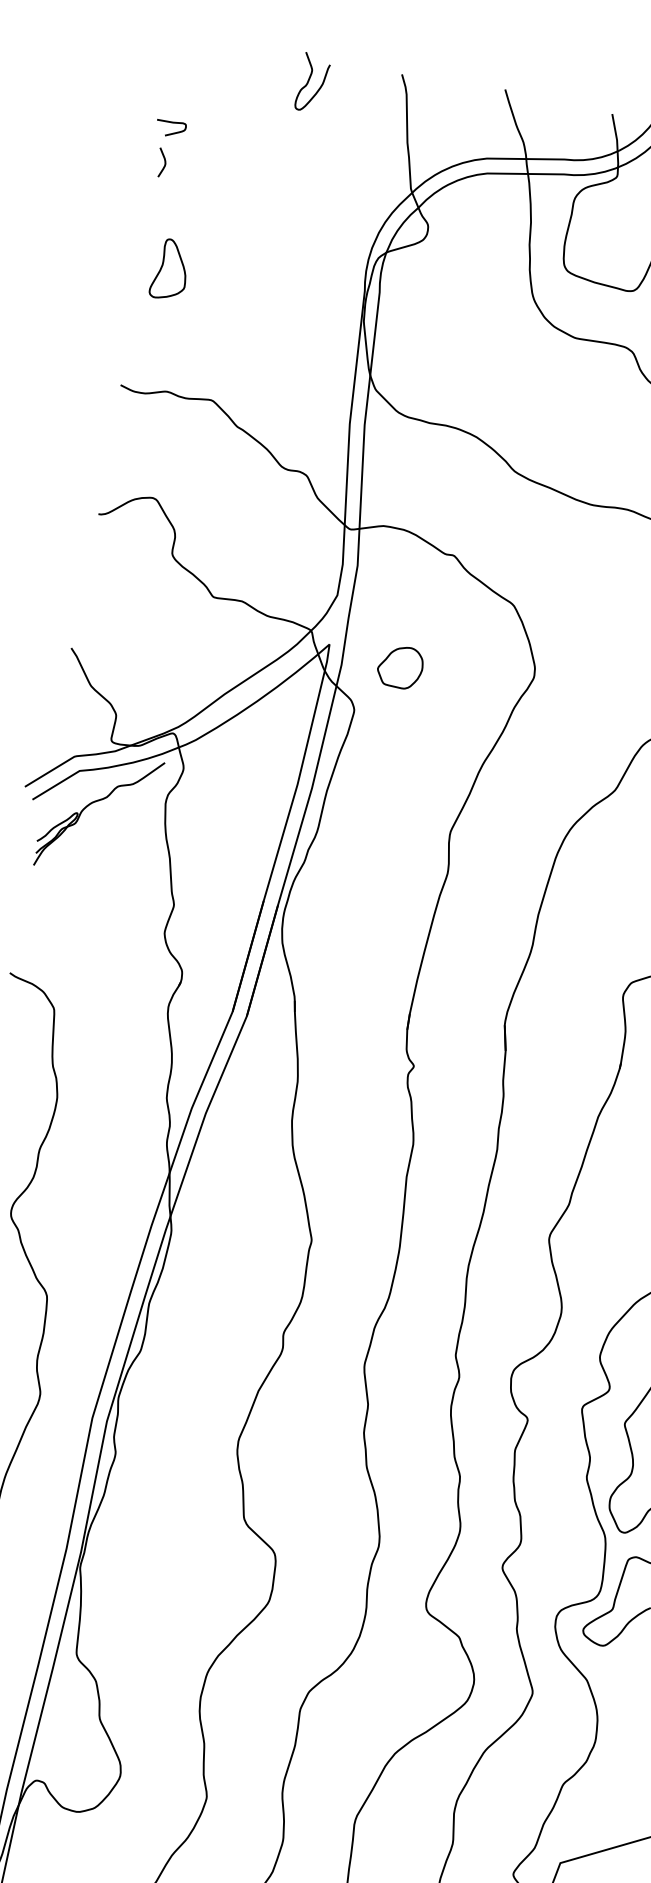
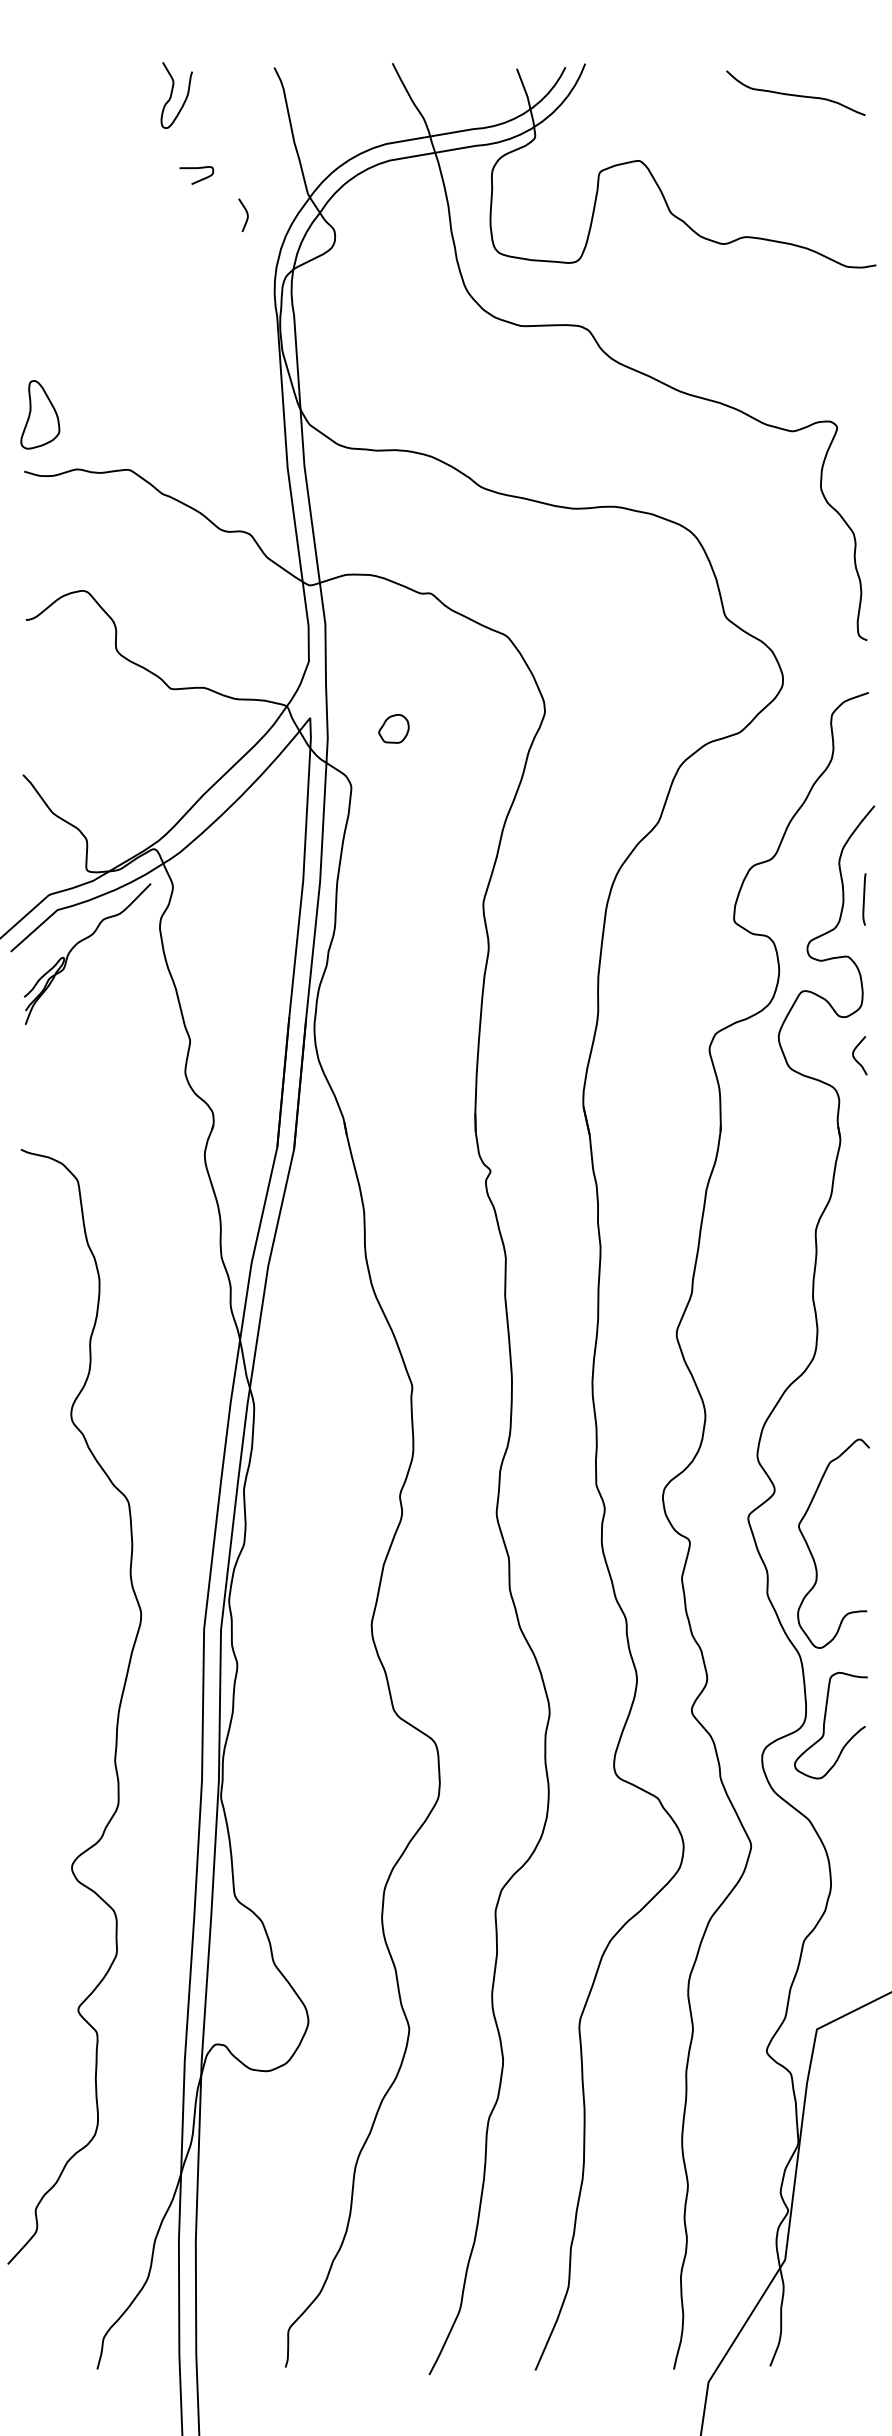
curve: (172, 132) -> (199, 179), moved
curve: (164, 162) -> (246, 214), moved
part: (170, 269) -> (40, 414), moved
part: (400, 666) -> (393, 728), size x0.6

